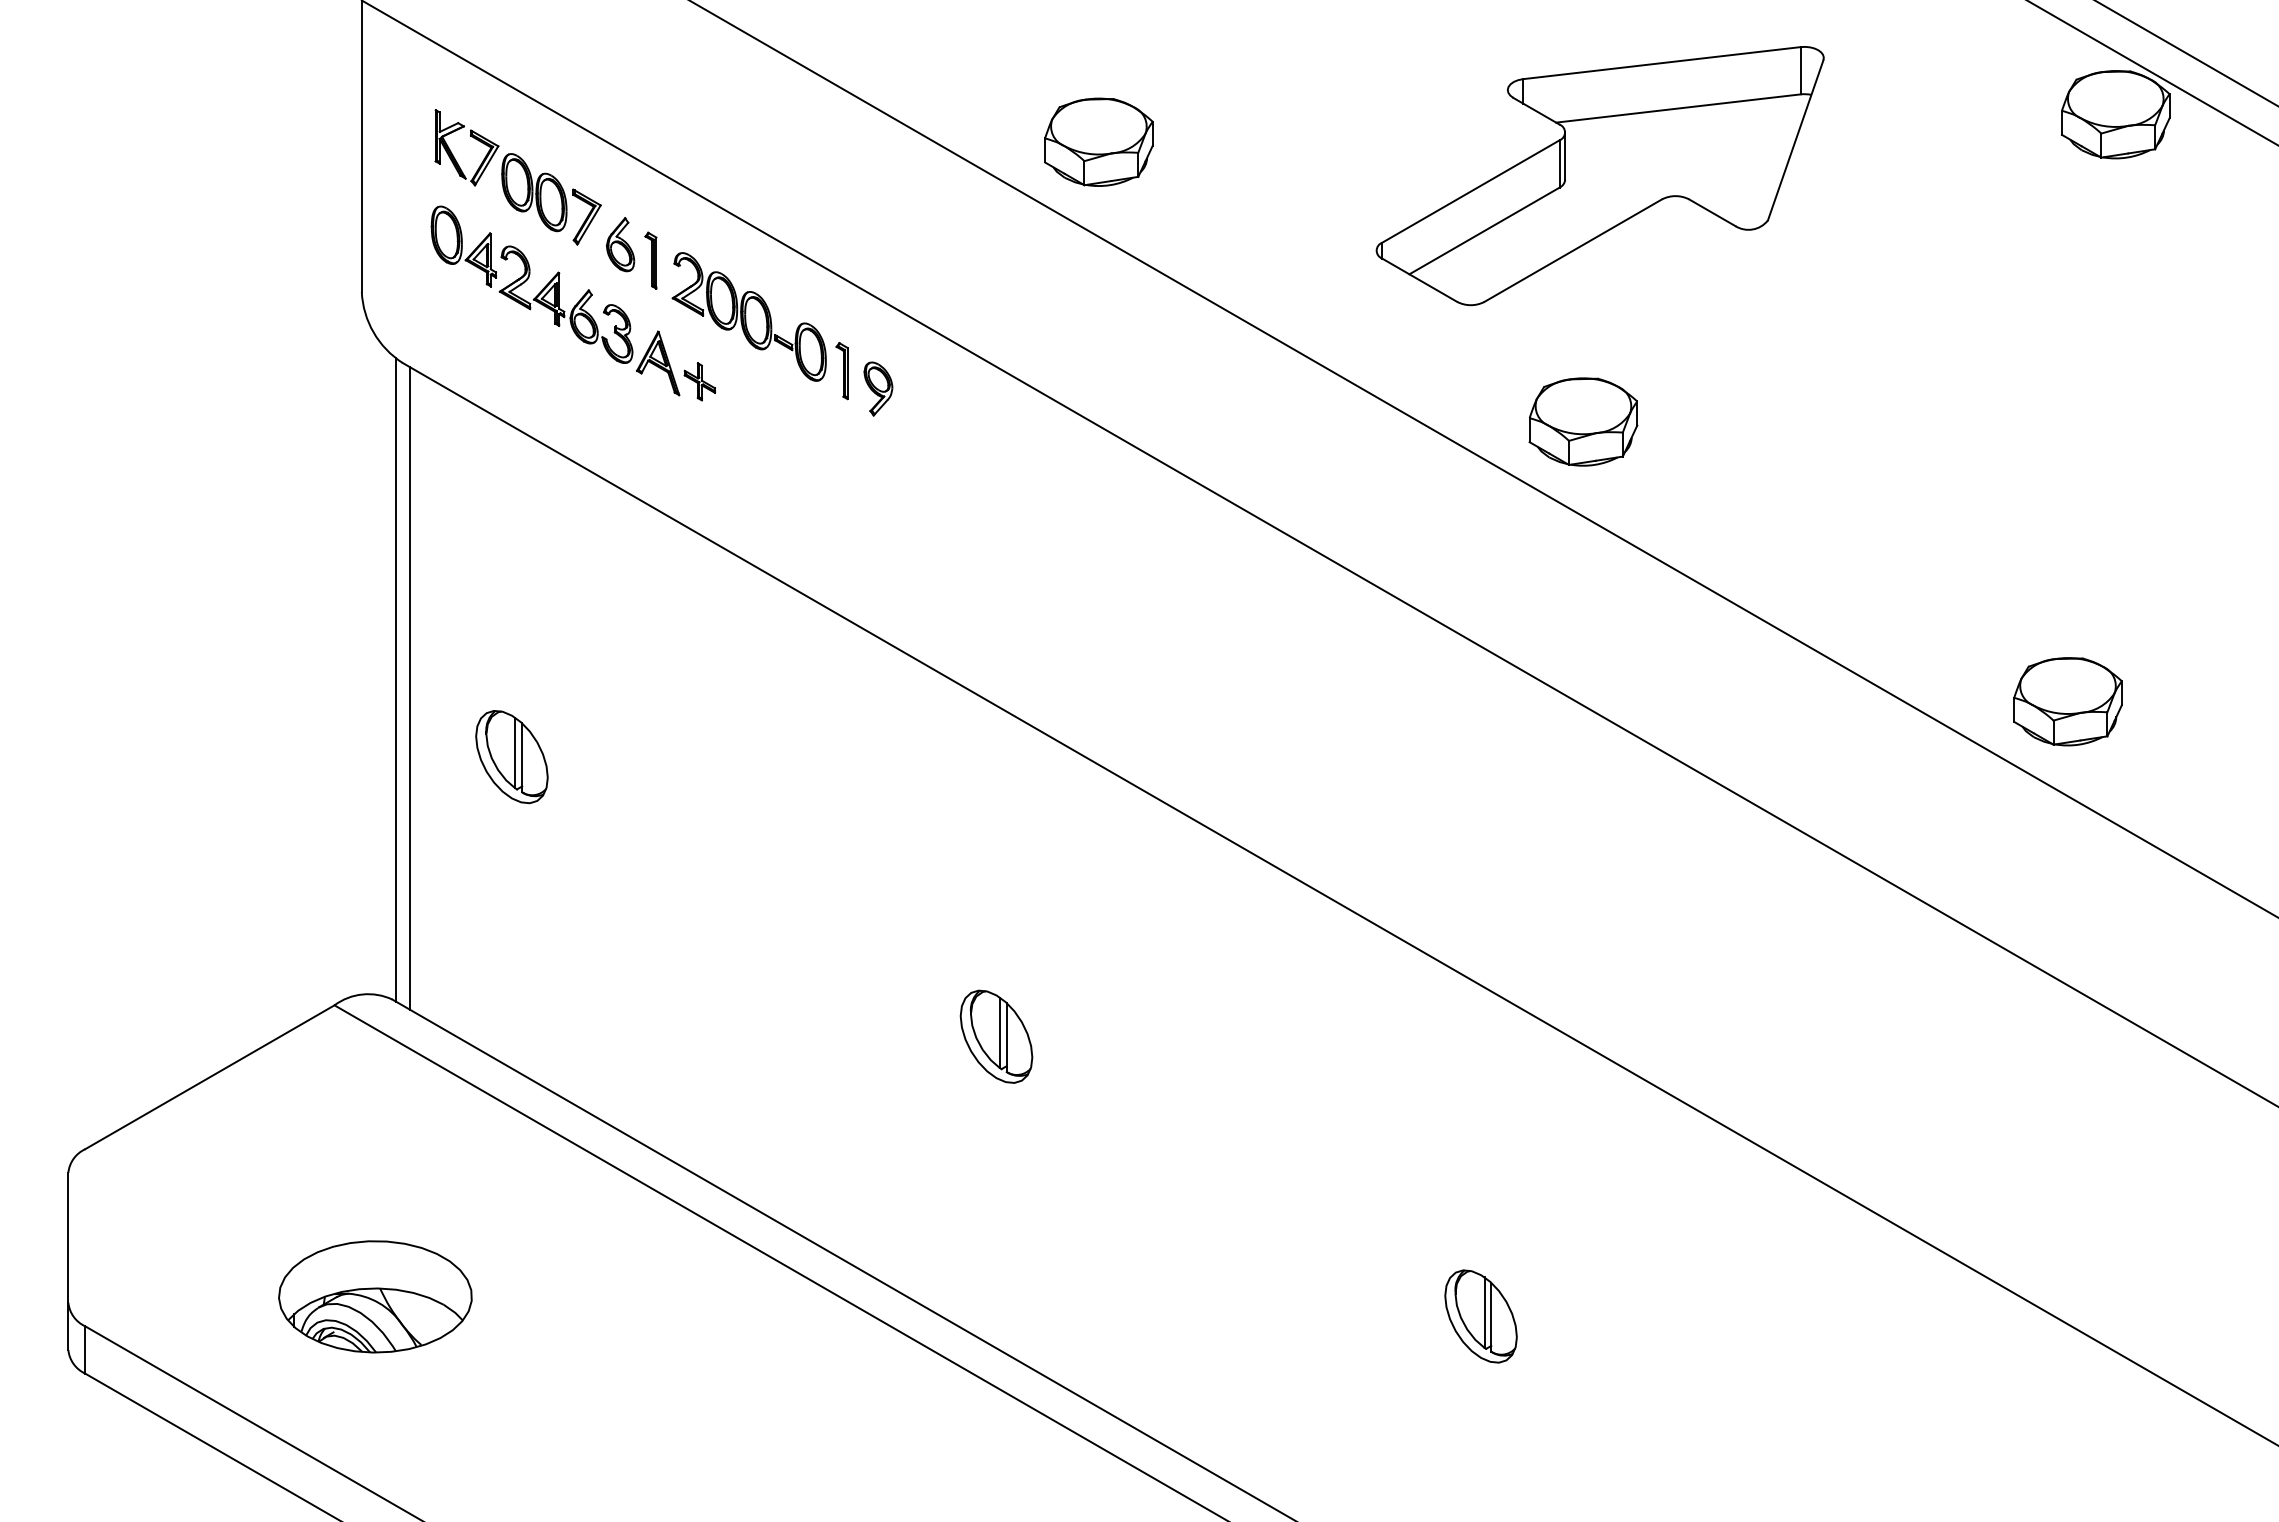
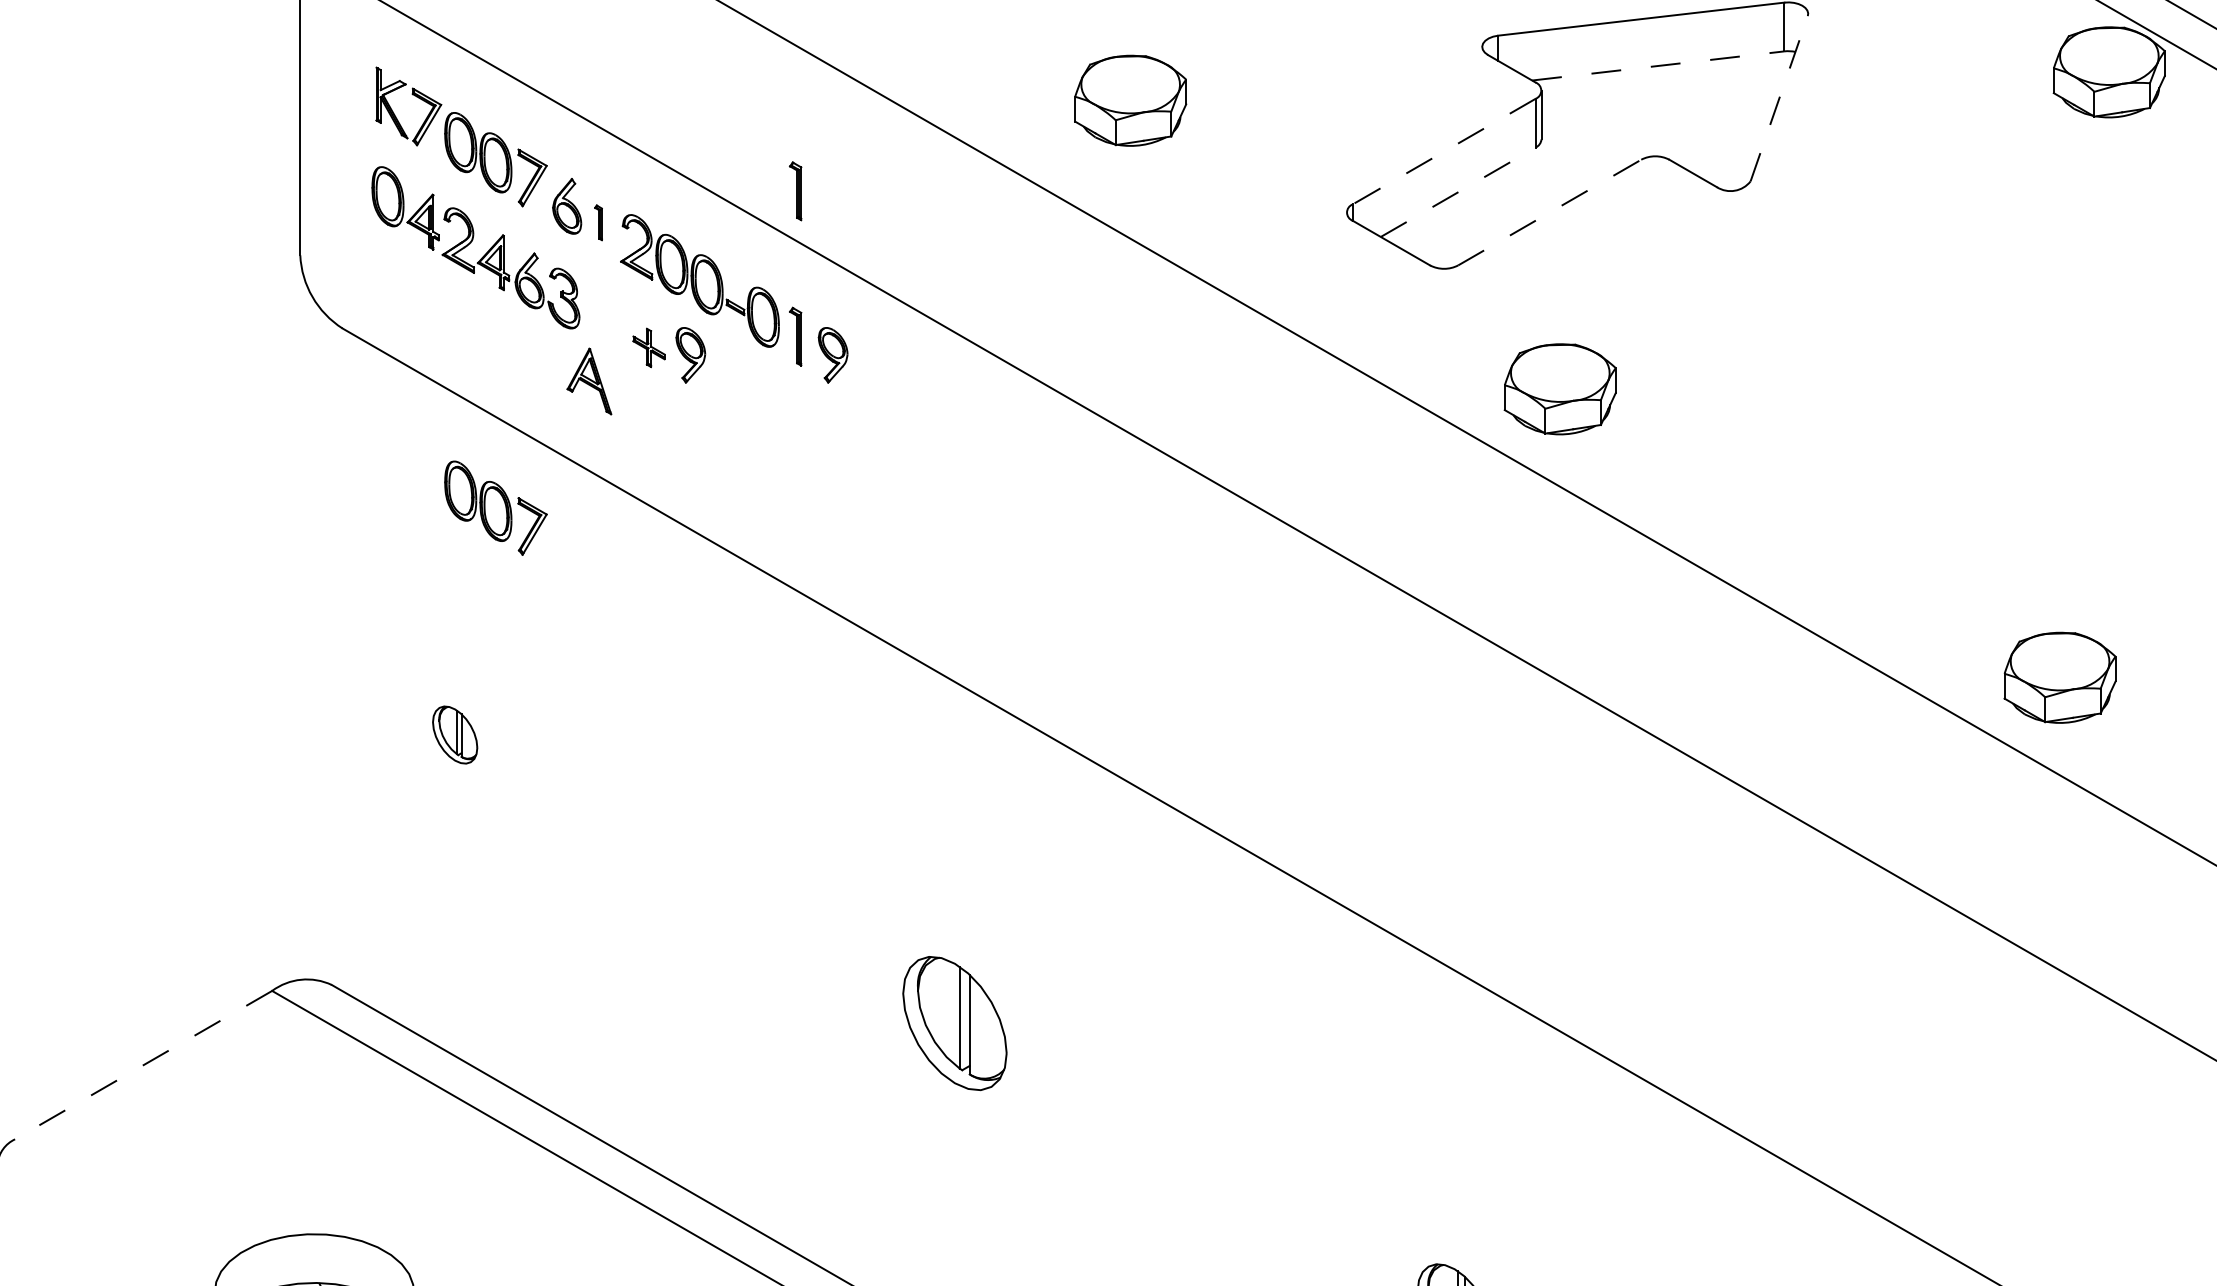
line: (1678, 108) -> (1658, 65), solid -> dashed
line: (1795, 140) -> (1779, 98), solid -> dashed
part: (1098, 141) -> (1130, 99), moved
line: (1470, 191) -> (1443, 151), solid -> dashed
part: (841, 230) -> (795, 191), added
line: (1484, 230) -> (1458, 191), solid -> dashed
line: (1573, 250) -> (1550, 212), solid -> dashed
part: (650, 260) -> (598, 222), size x0.6
part: (658, 363) -> (589, 381), moved
part: (740, 388) -> (690, 354), added
part: (551, 537) -> (495, 508), added
line: (395, 679) -> (335, 654), removed
line: (409, 687) -> (349, 663), removed
part: (511, 757) -> (454, 735), size x0.6
part: (996, 1036) -> (954, 1023), size x1.4
line: (209, 1077) -> (143, 1065), solid -> dashed

